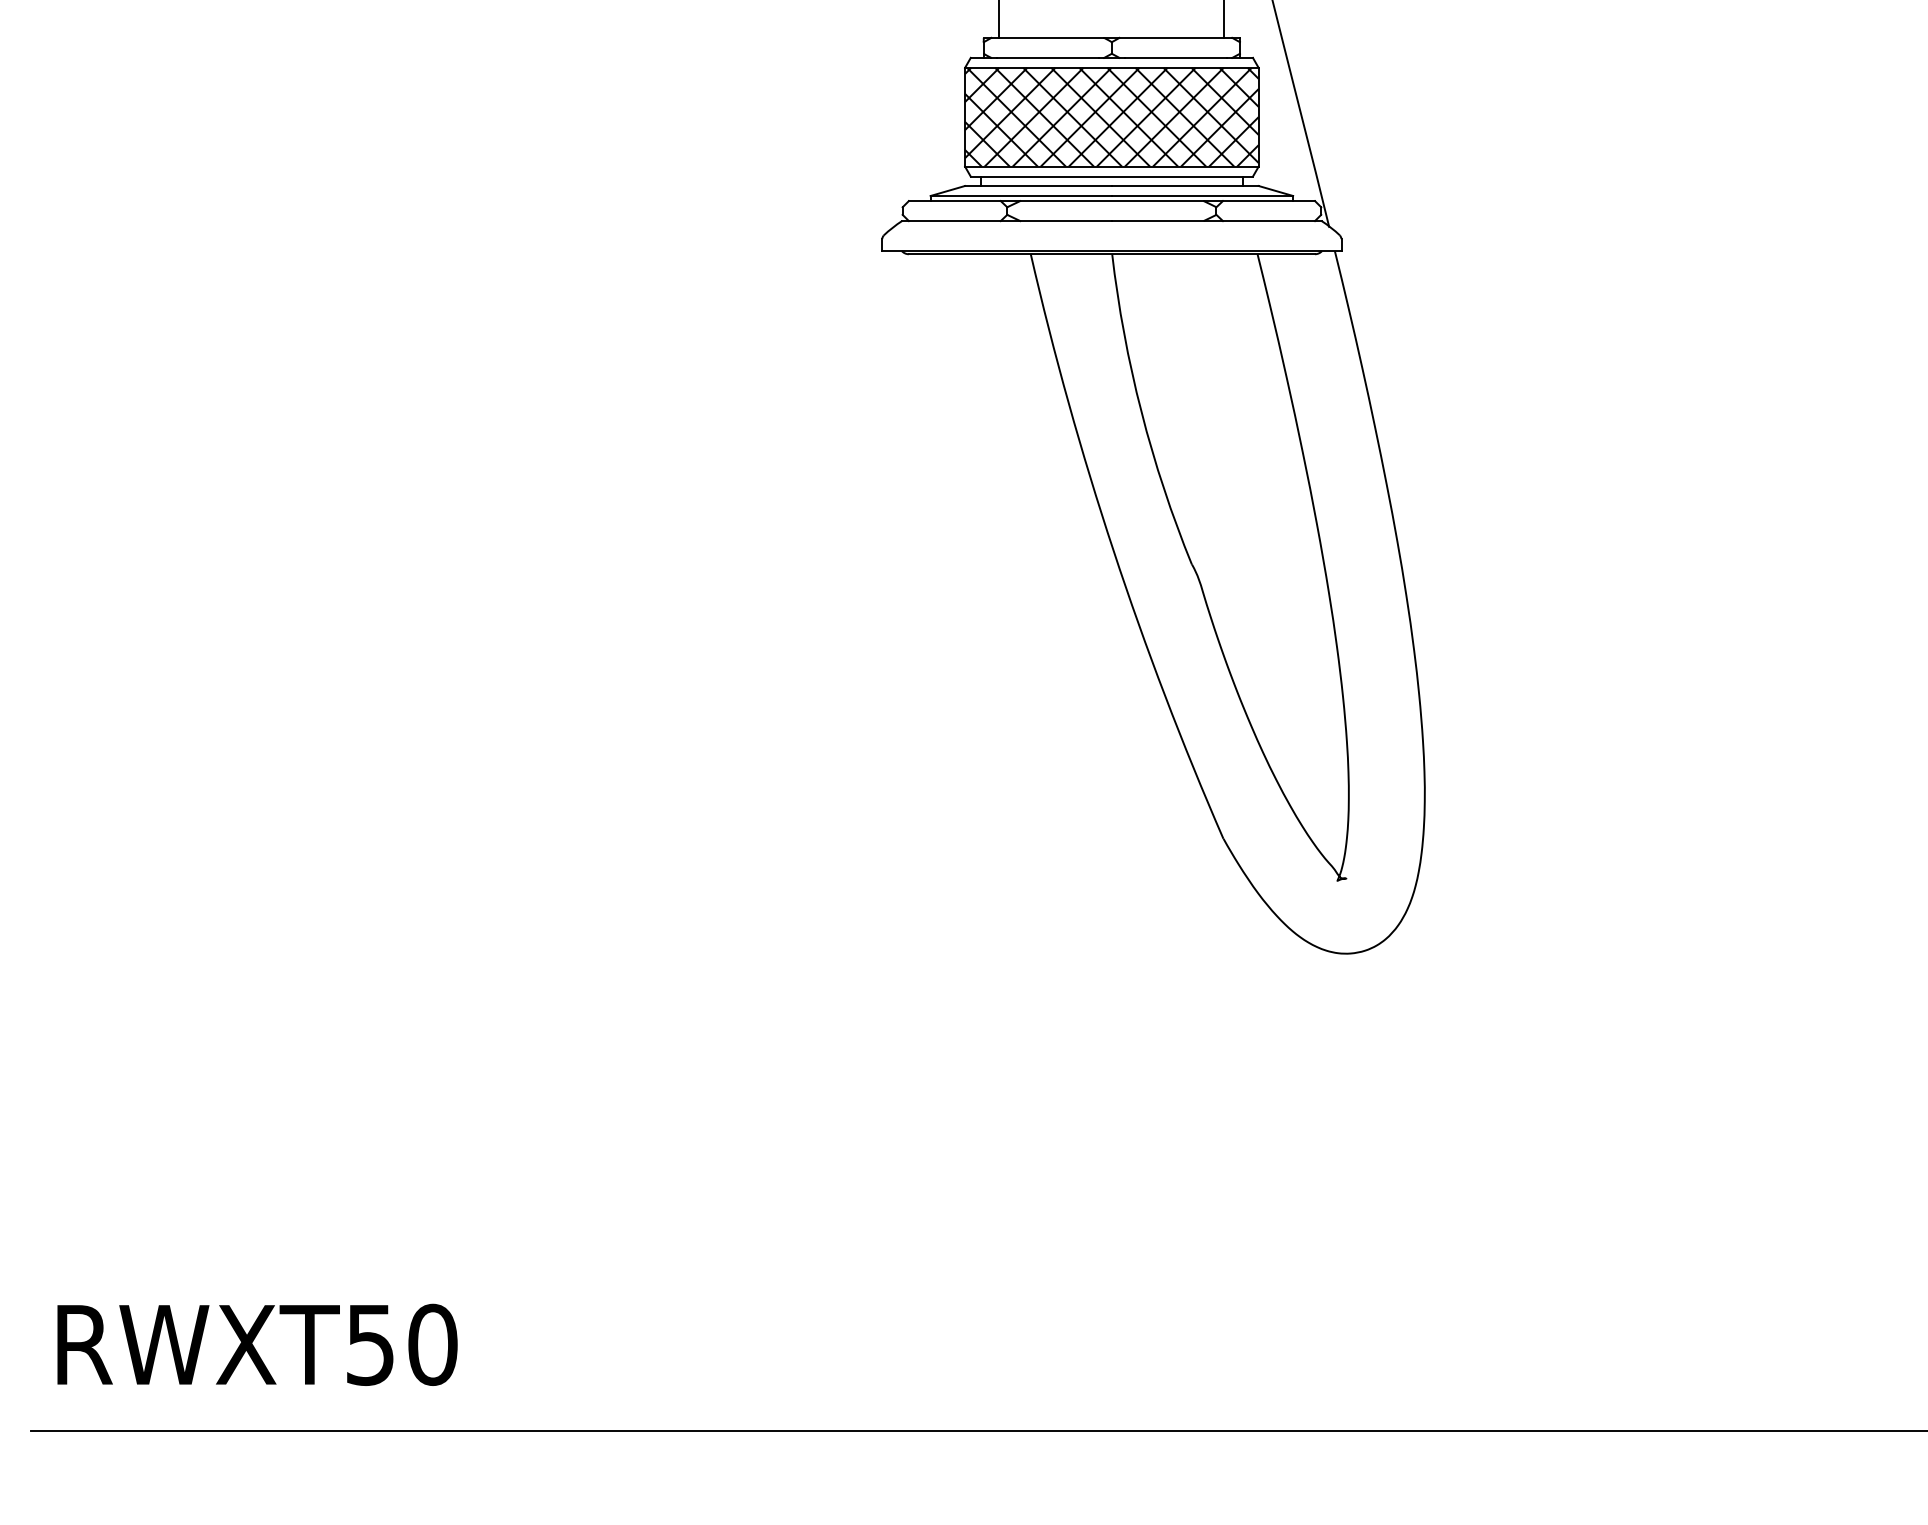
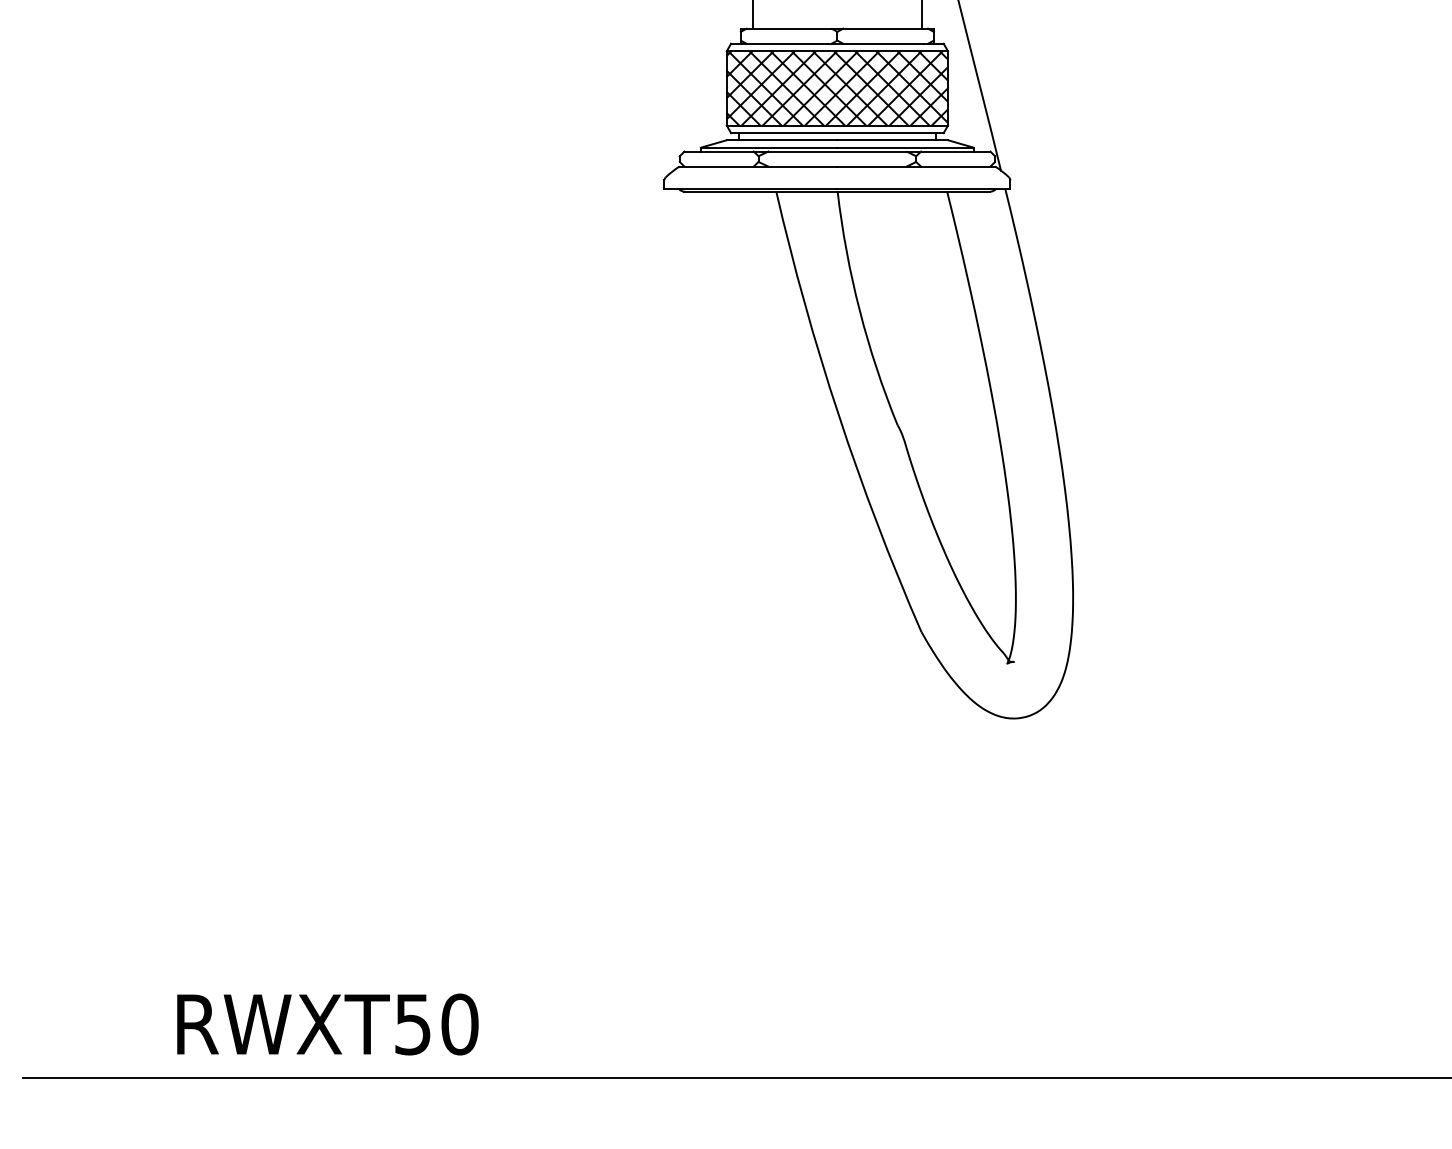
text: (257, 1344) -> (327, 1024), moved

